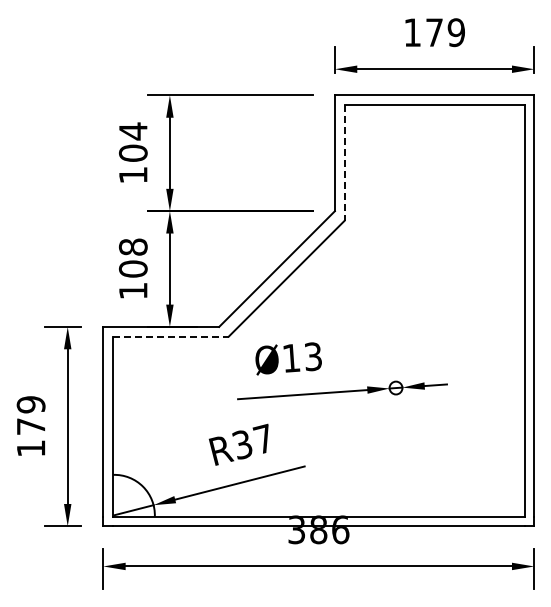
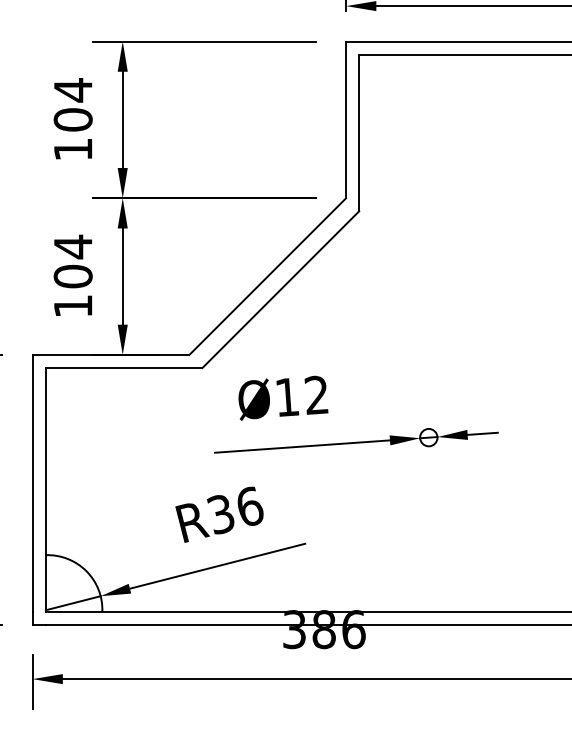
line: (344, 162) -> (359, 132), dashed -> solid
text: (132, 247) -> (72, 247), 108 -> 104
line: (170, 336) -> (123, 367), dashed -> solid
text: (312, 356) -> (315, 394), Ø13 -> Ø12
text: (262, 438) -> (248, 505), R37 -> R36

